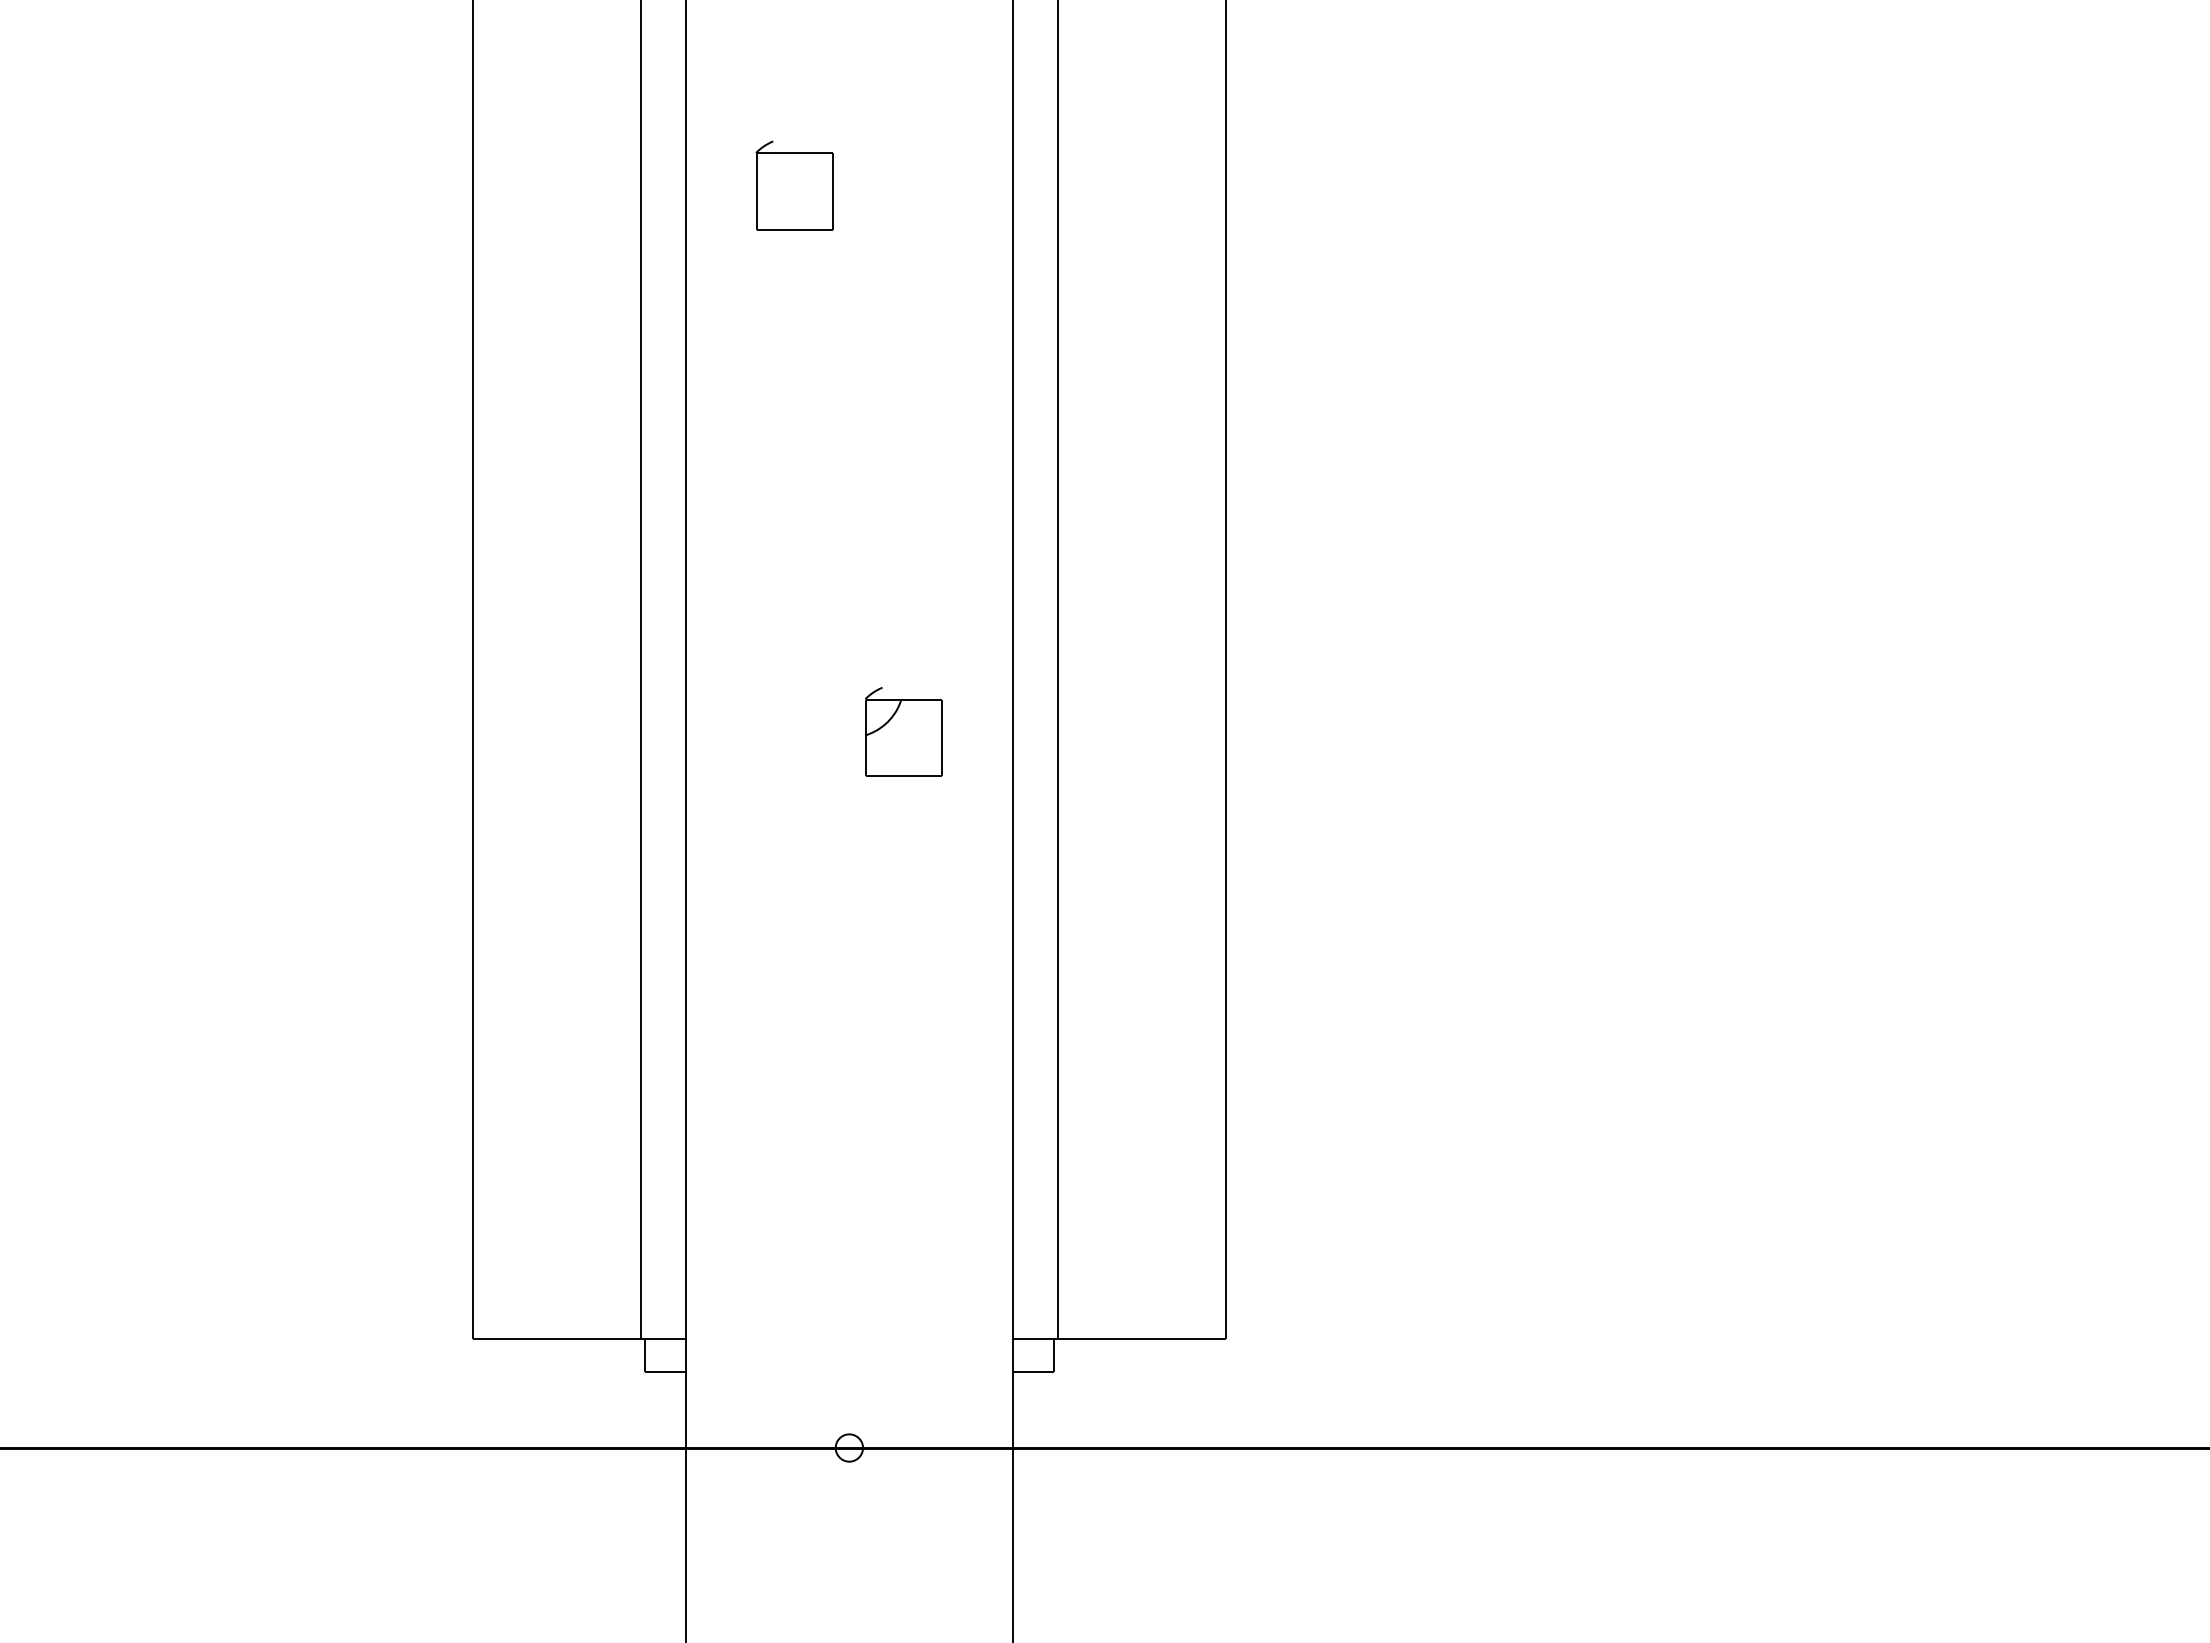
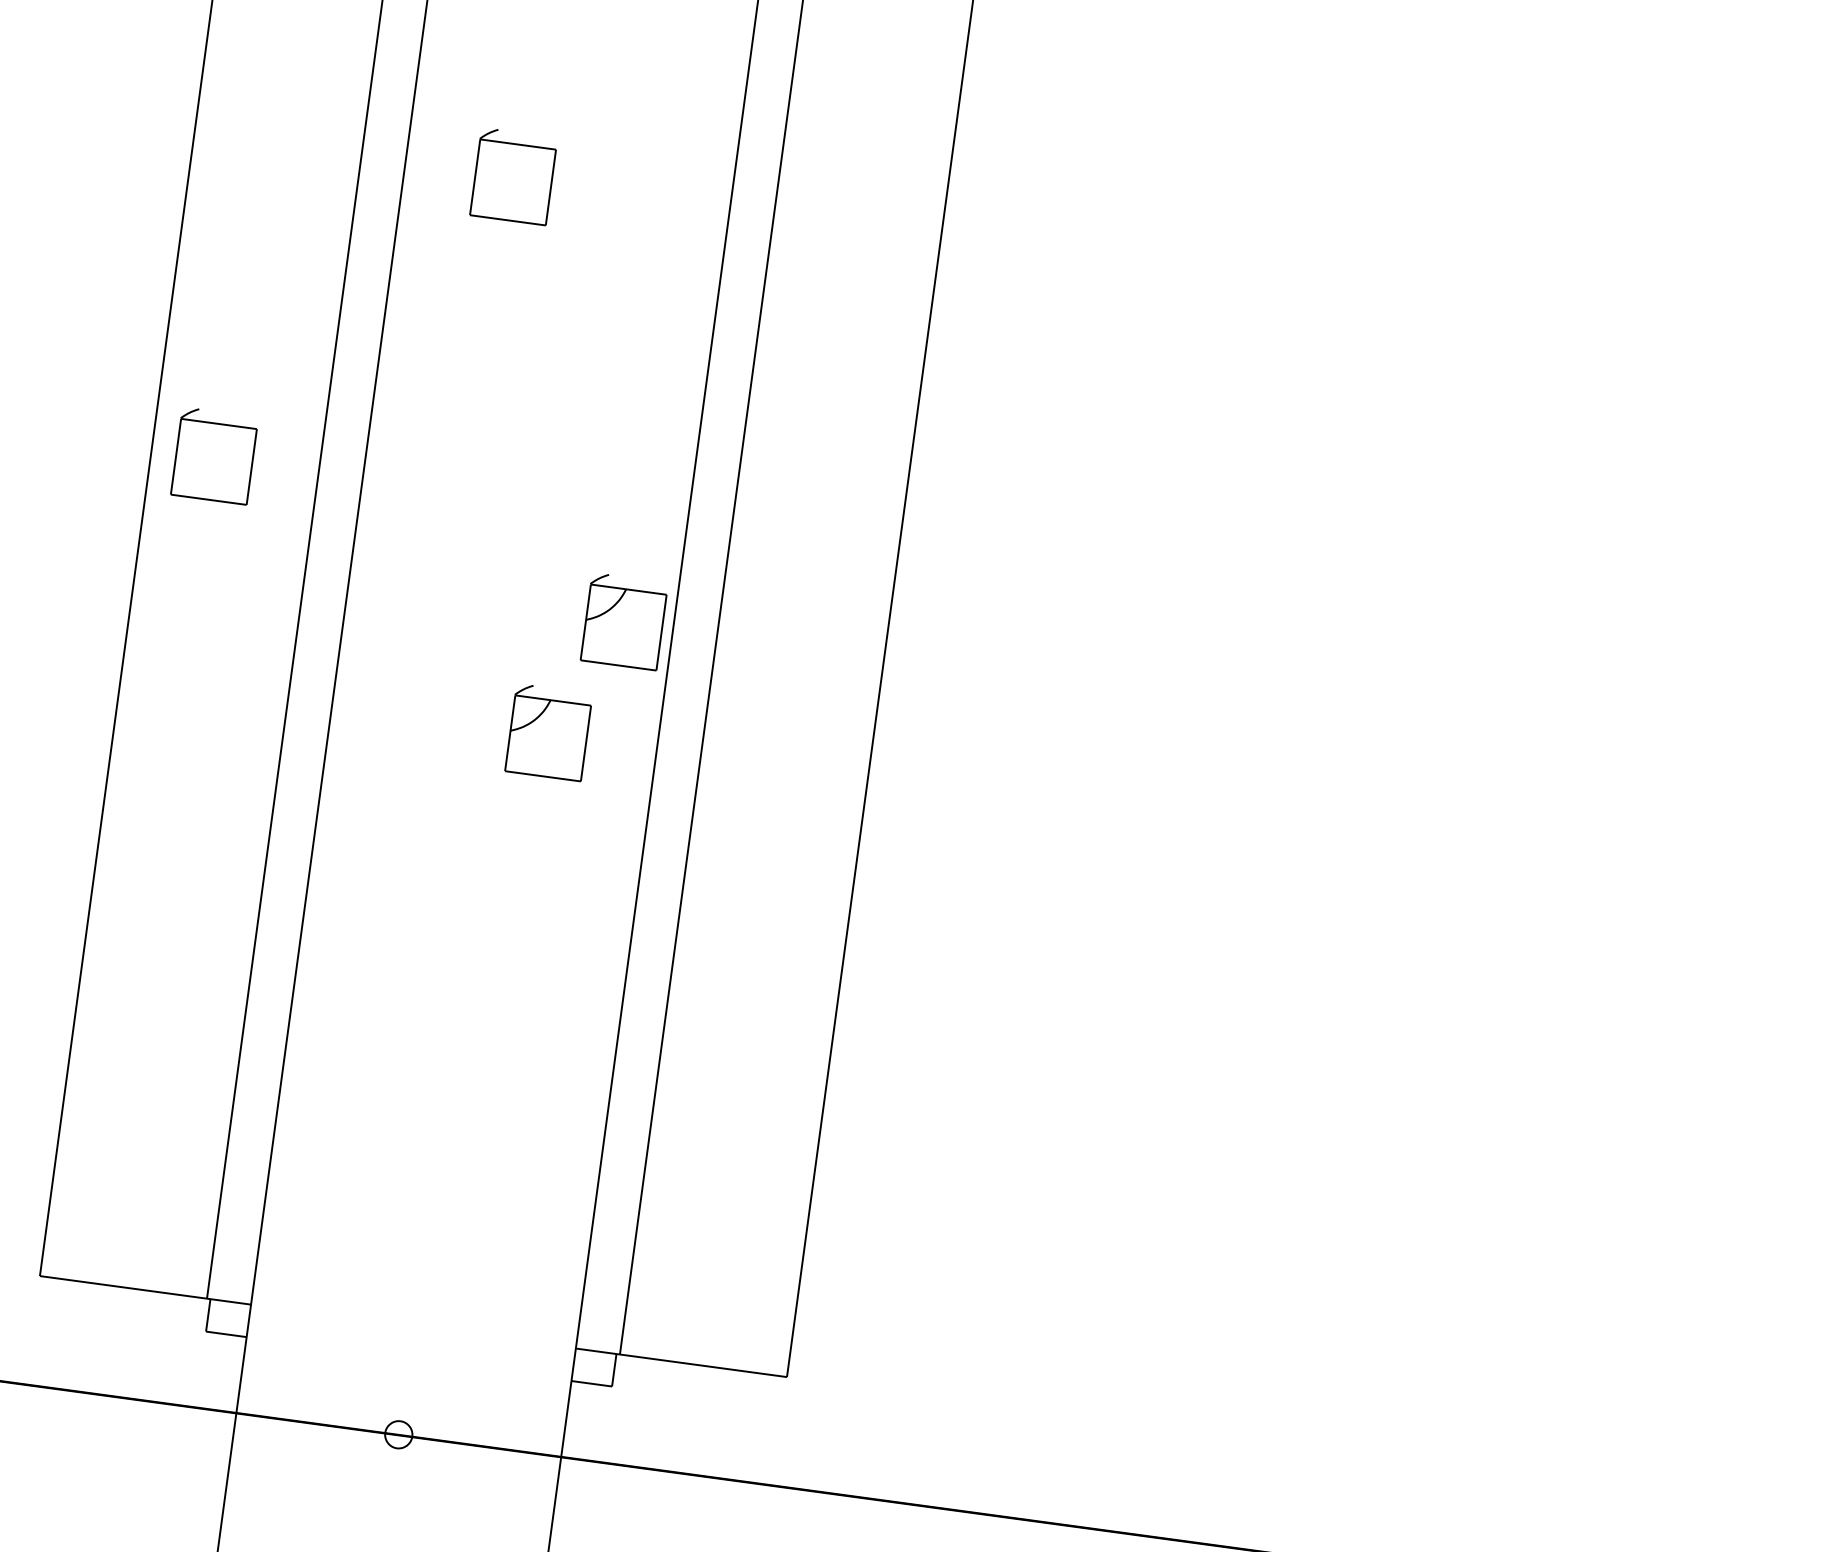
part: (535, 502) -> (214, 455), added
part: (963, 611) -> (623, 621), added

